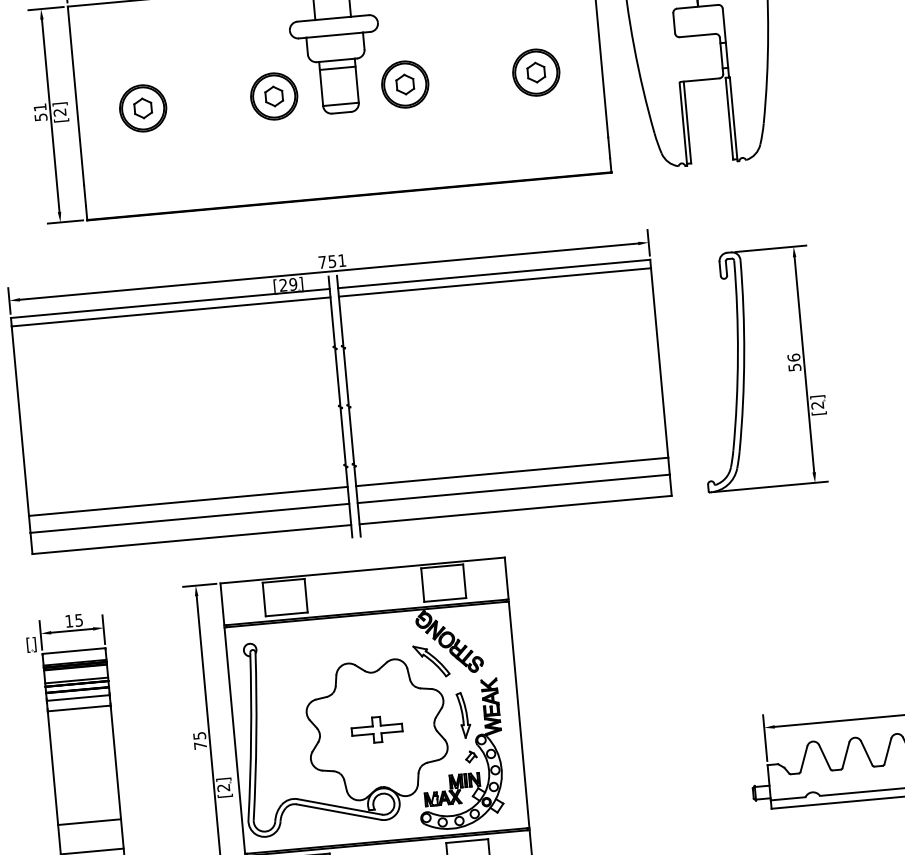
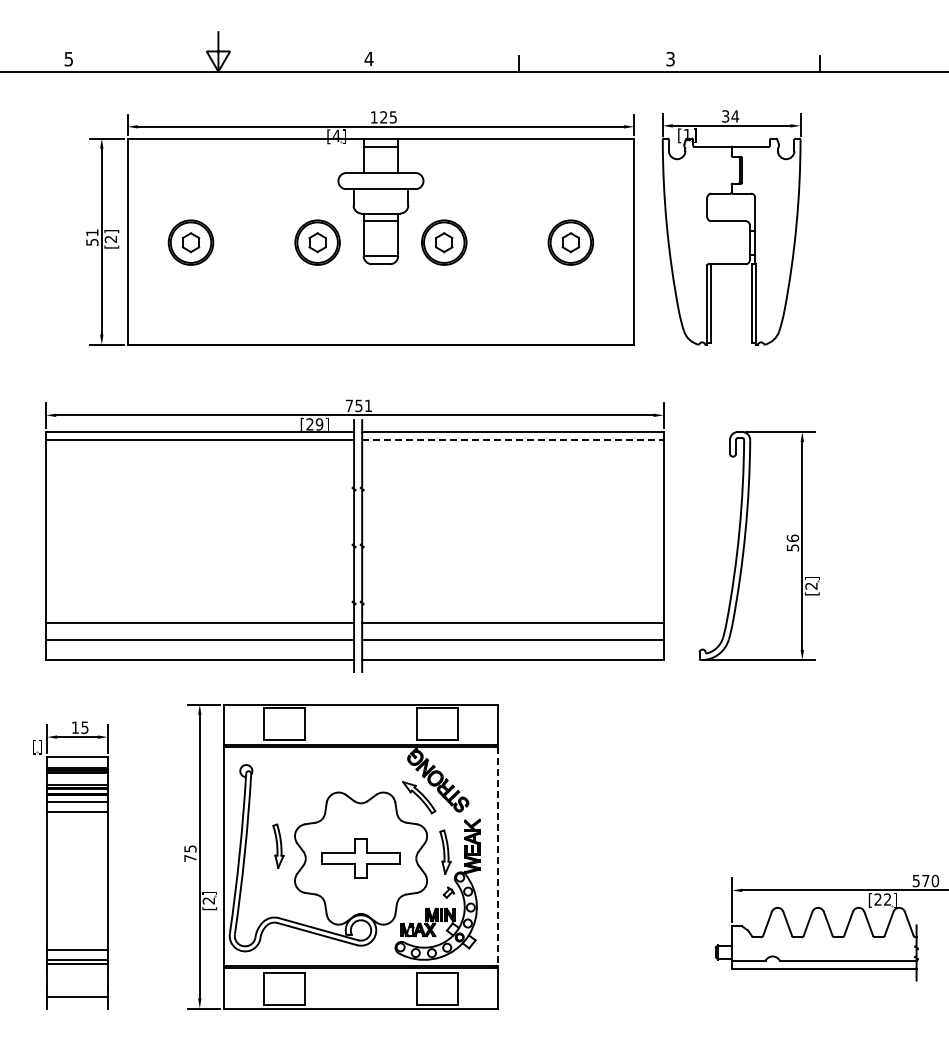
line: (494, 282) -> (512, 440), solid -> dashed
line: (519, 715) -> (498, 857), solid -> dashed
part: (290, 724) -> (278, 845), added
part: (376, 729) -> (360, 858), size x1.6
line: (89, 821) -> (77, 921), removed

